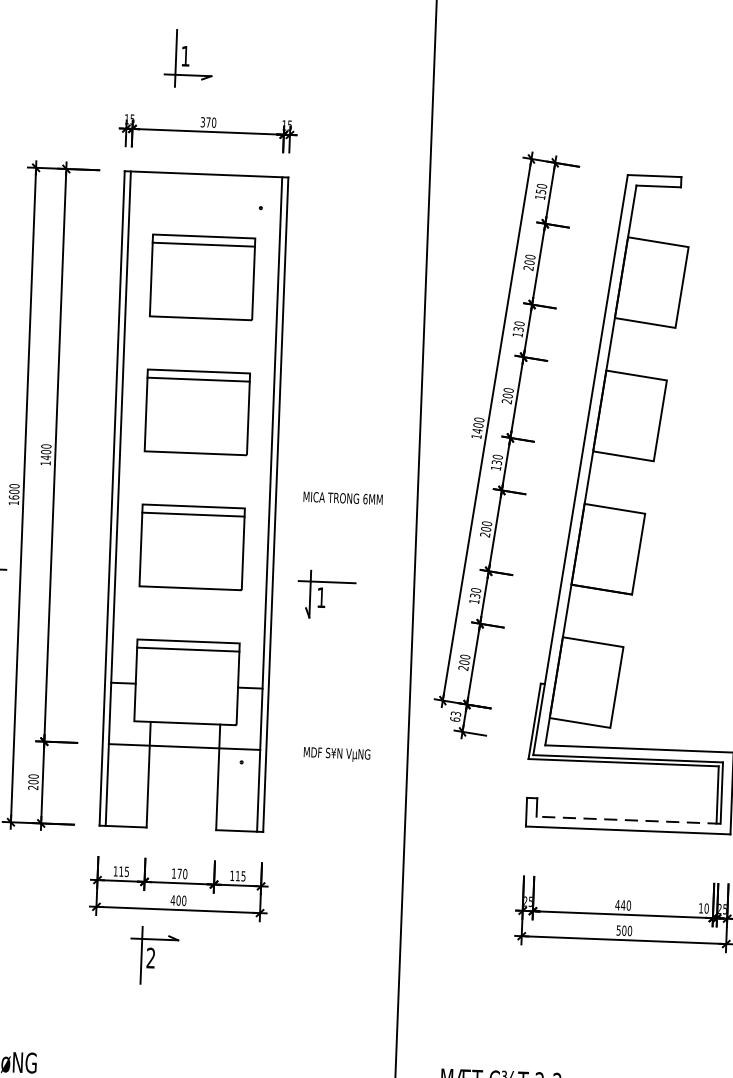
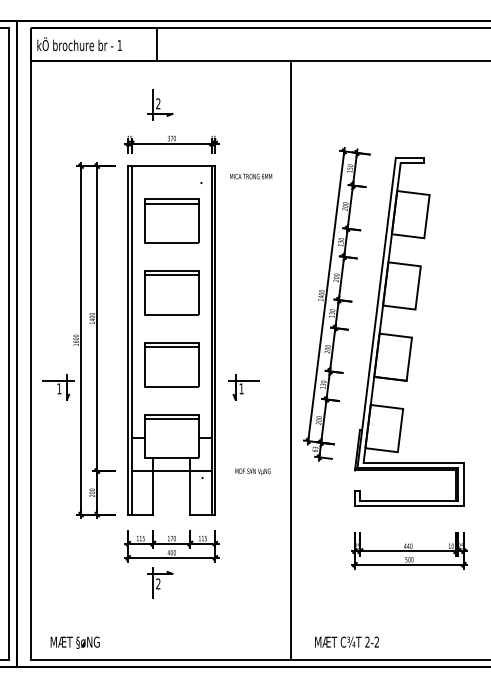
text: (185, 55) -> (158, 103), 1 -> 2
text: (343, 498) -> (251, 176), moved
line: (628, 819) -> (409, 500), dashed -> solid

